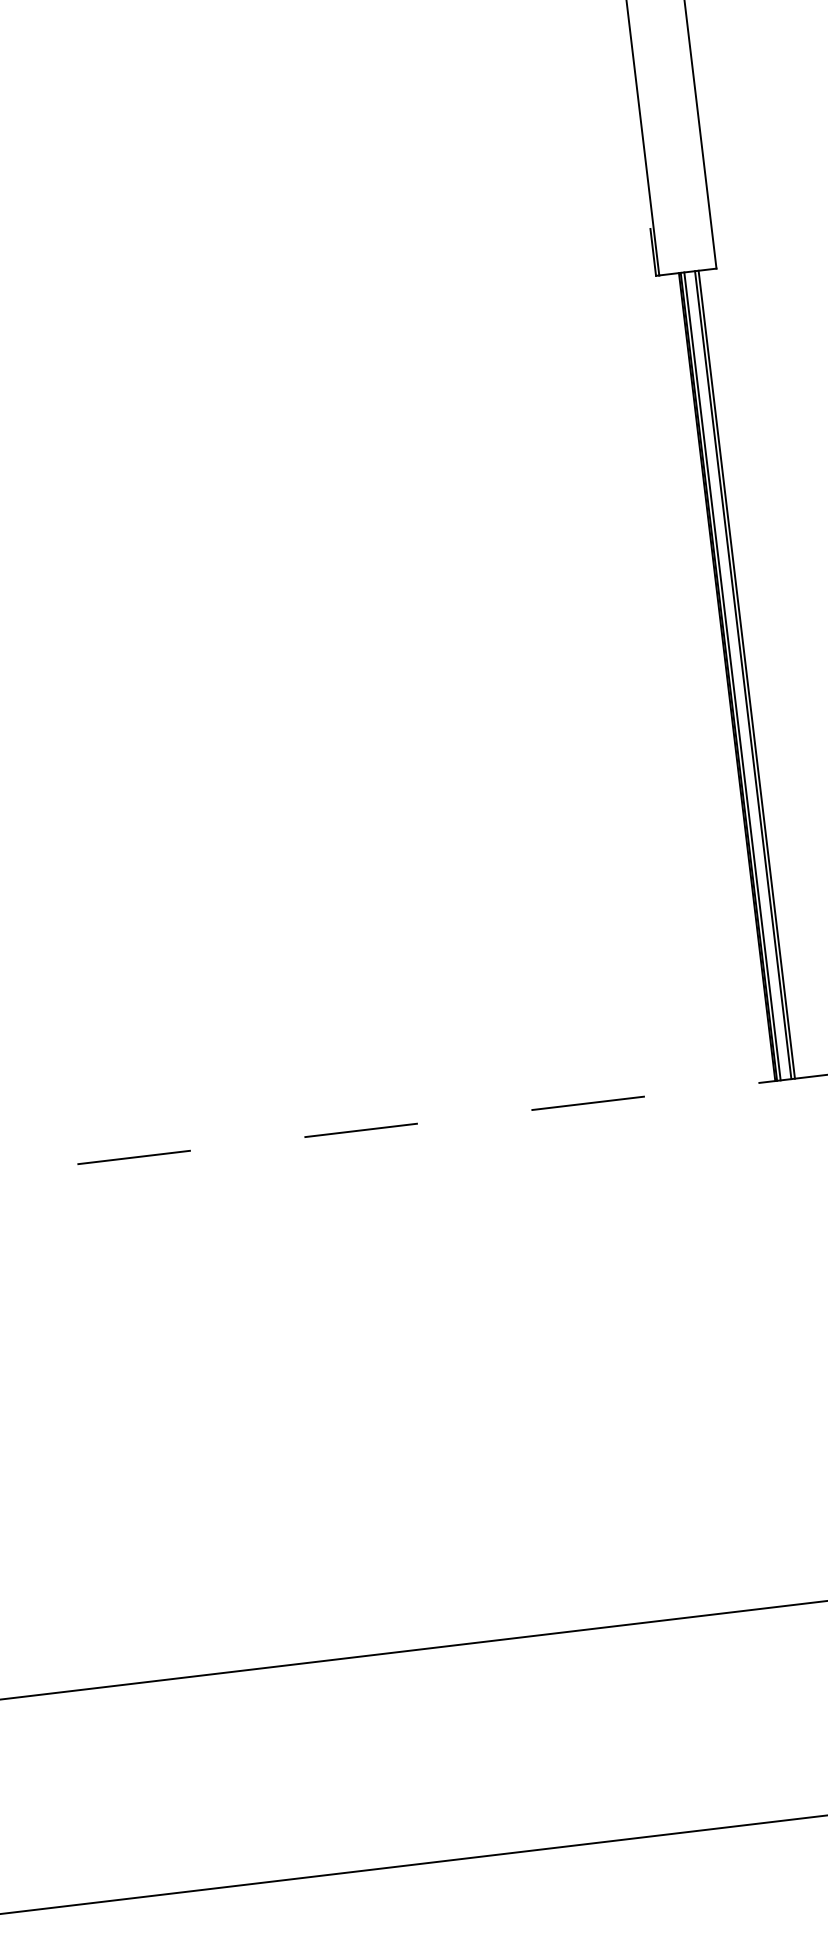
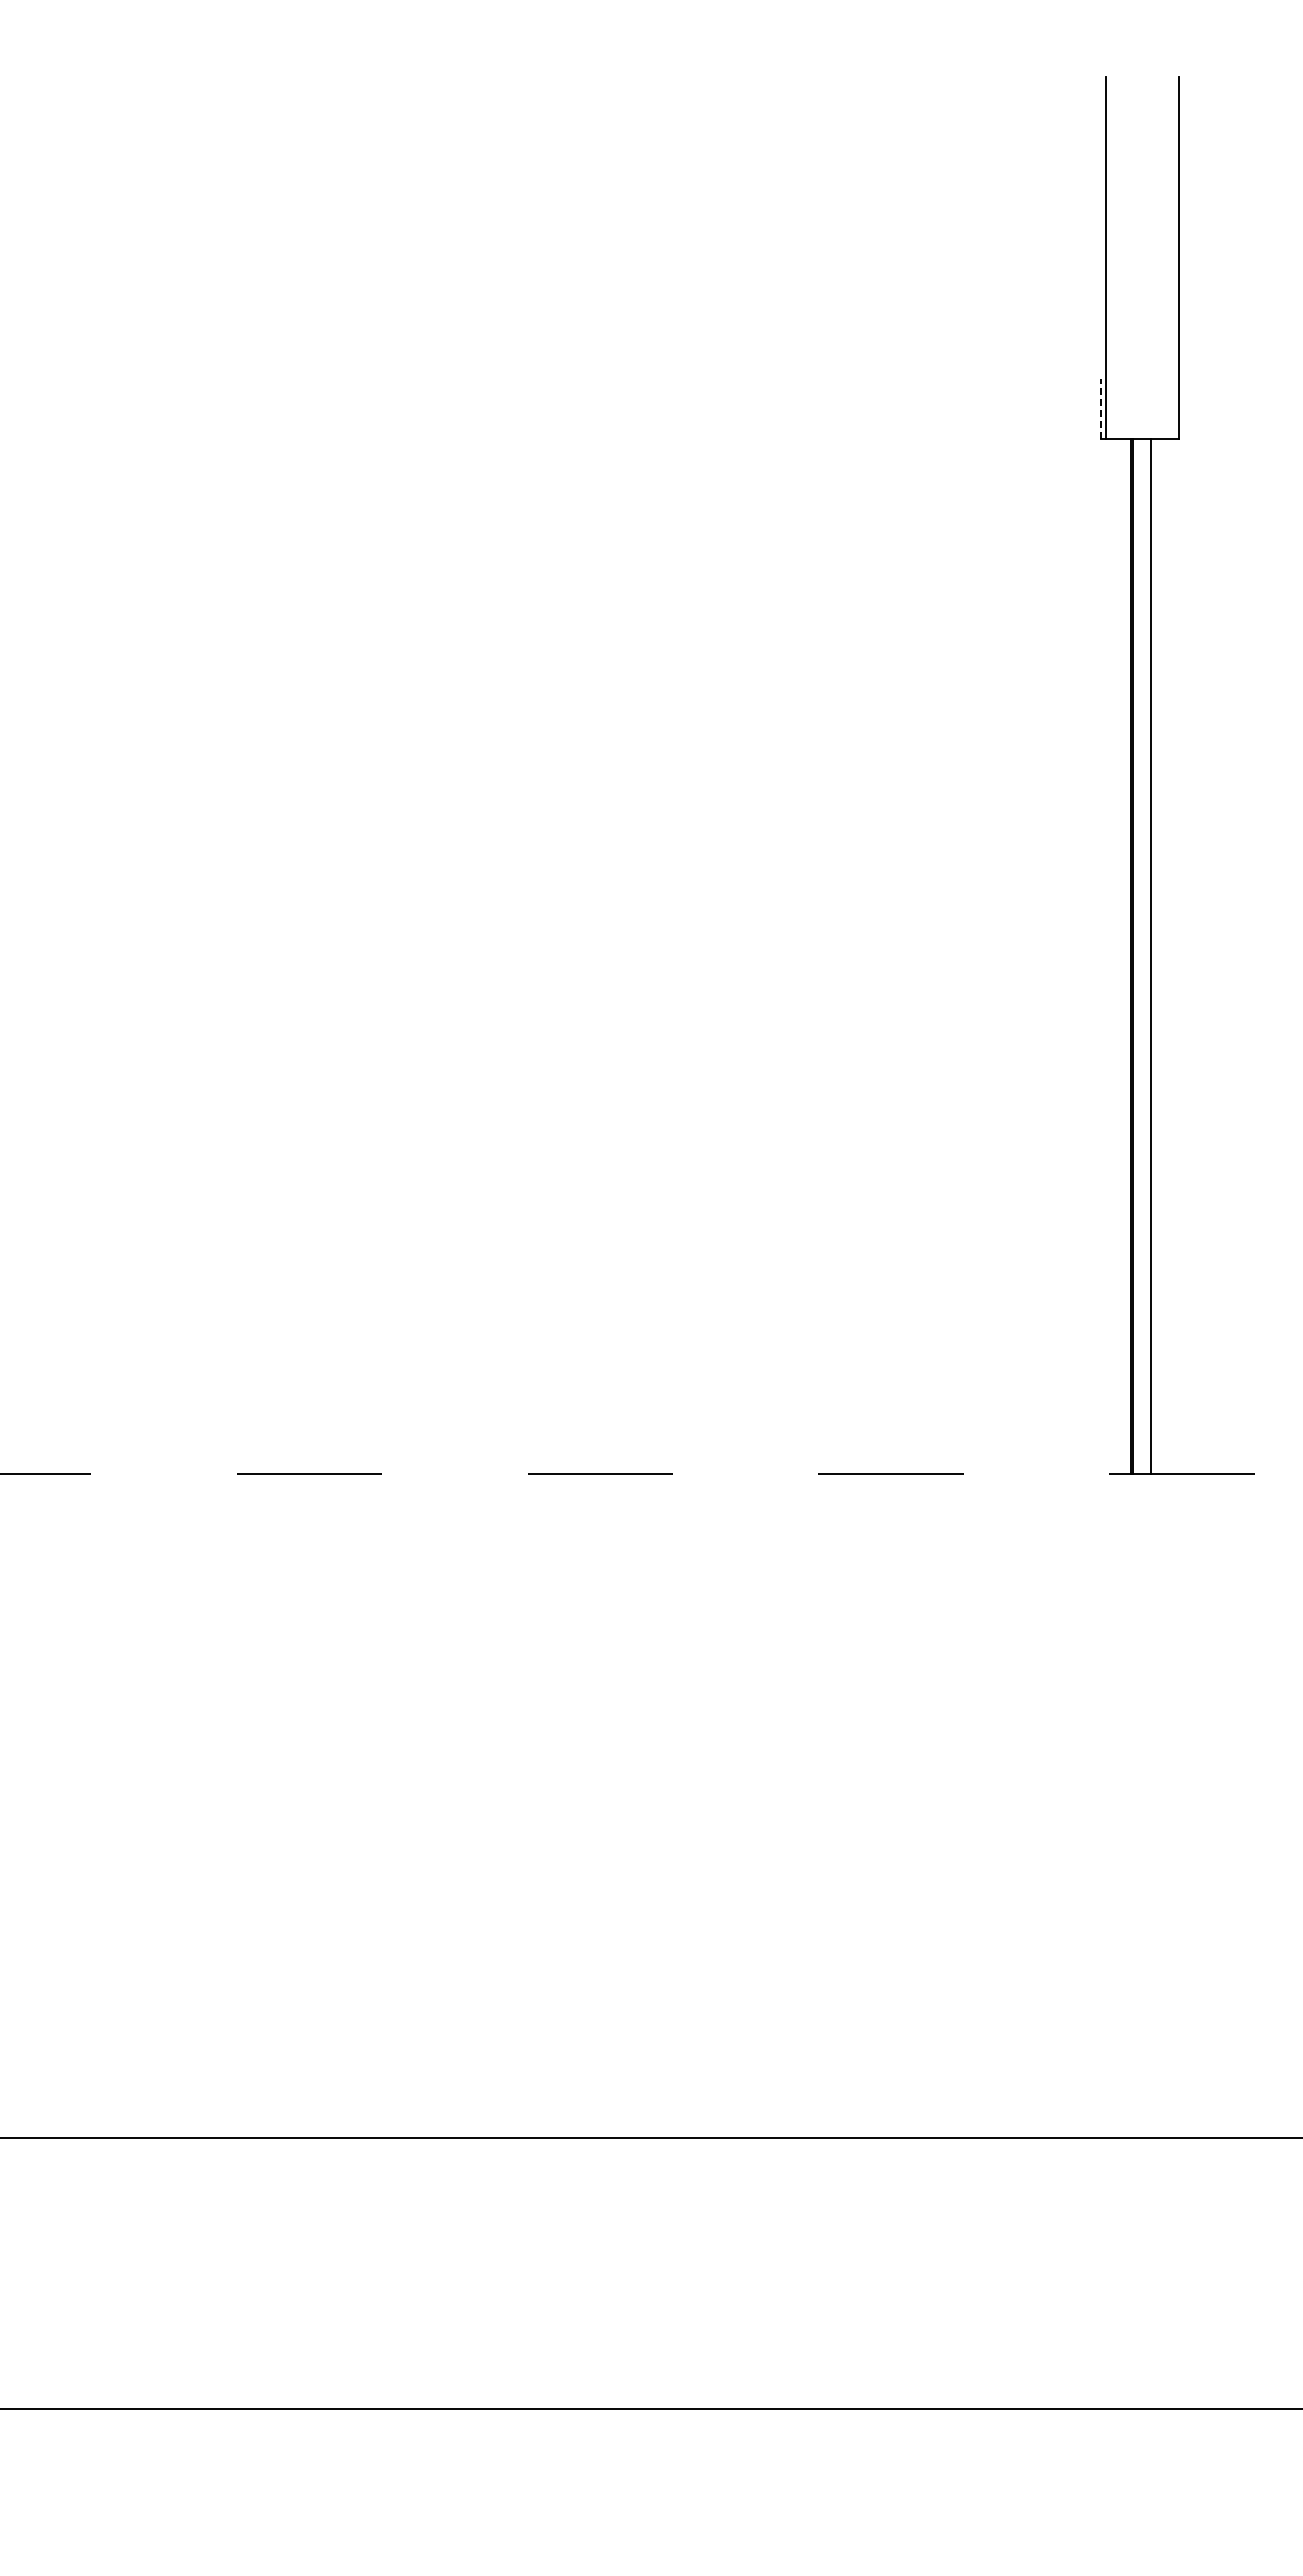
line: (653, 252) -> (1101, 408), solid -> dashed
line: (747, 674) -> (1156, 955), removed
line: (732, 675) -> (1137, 955), removed

